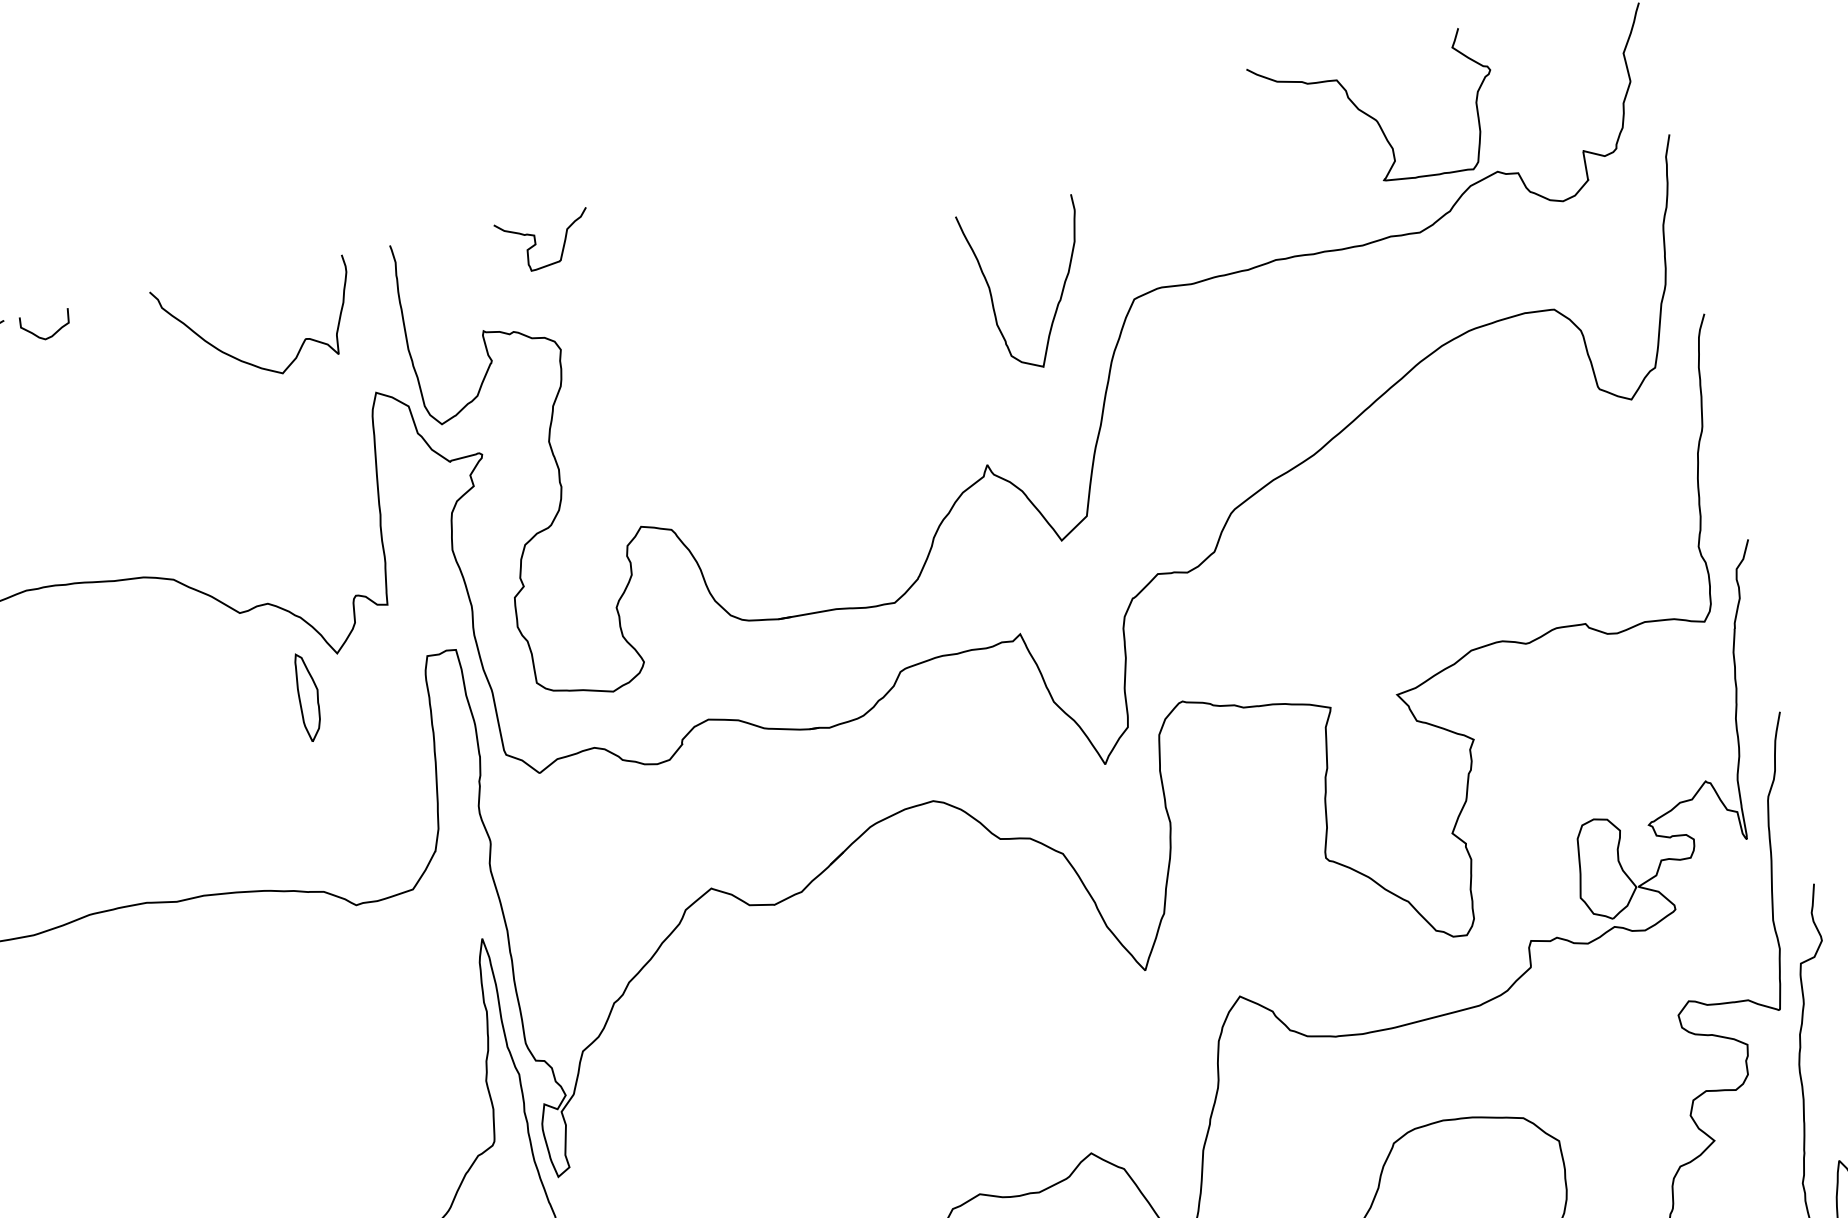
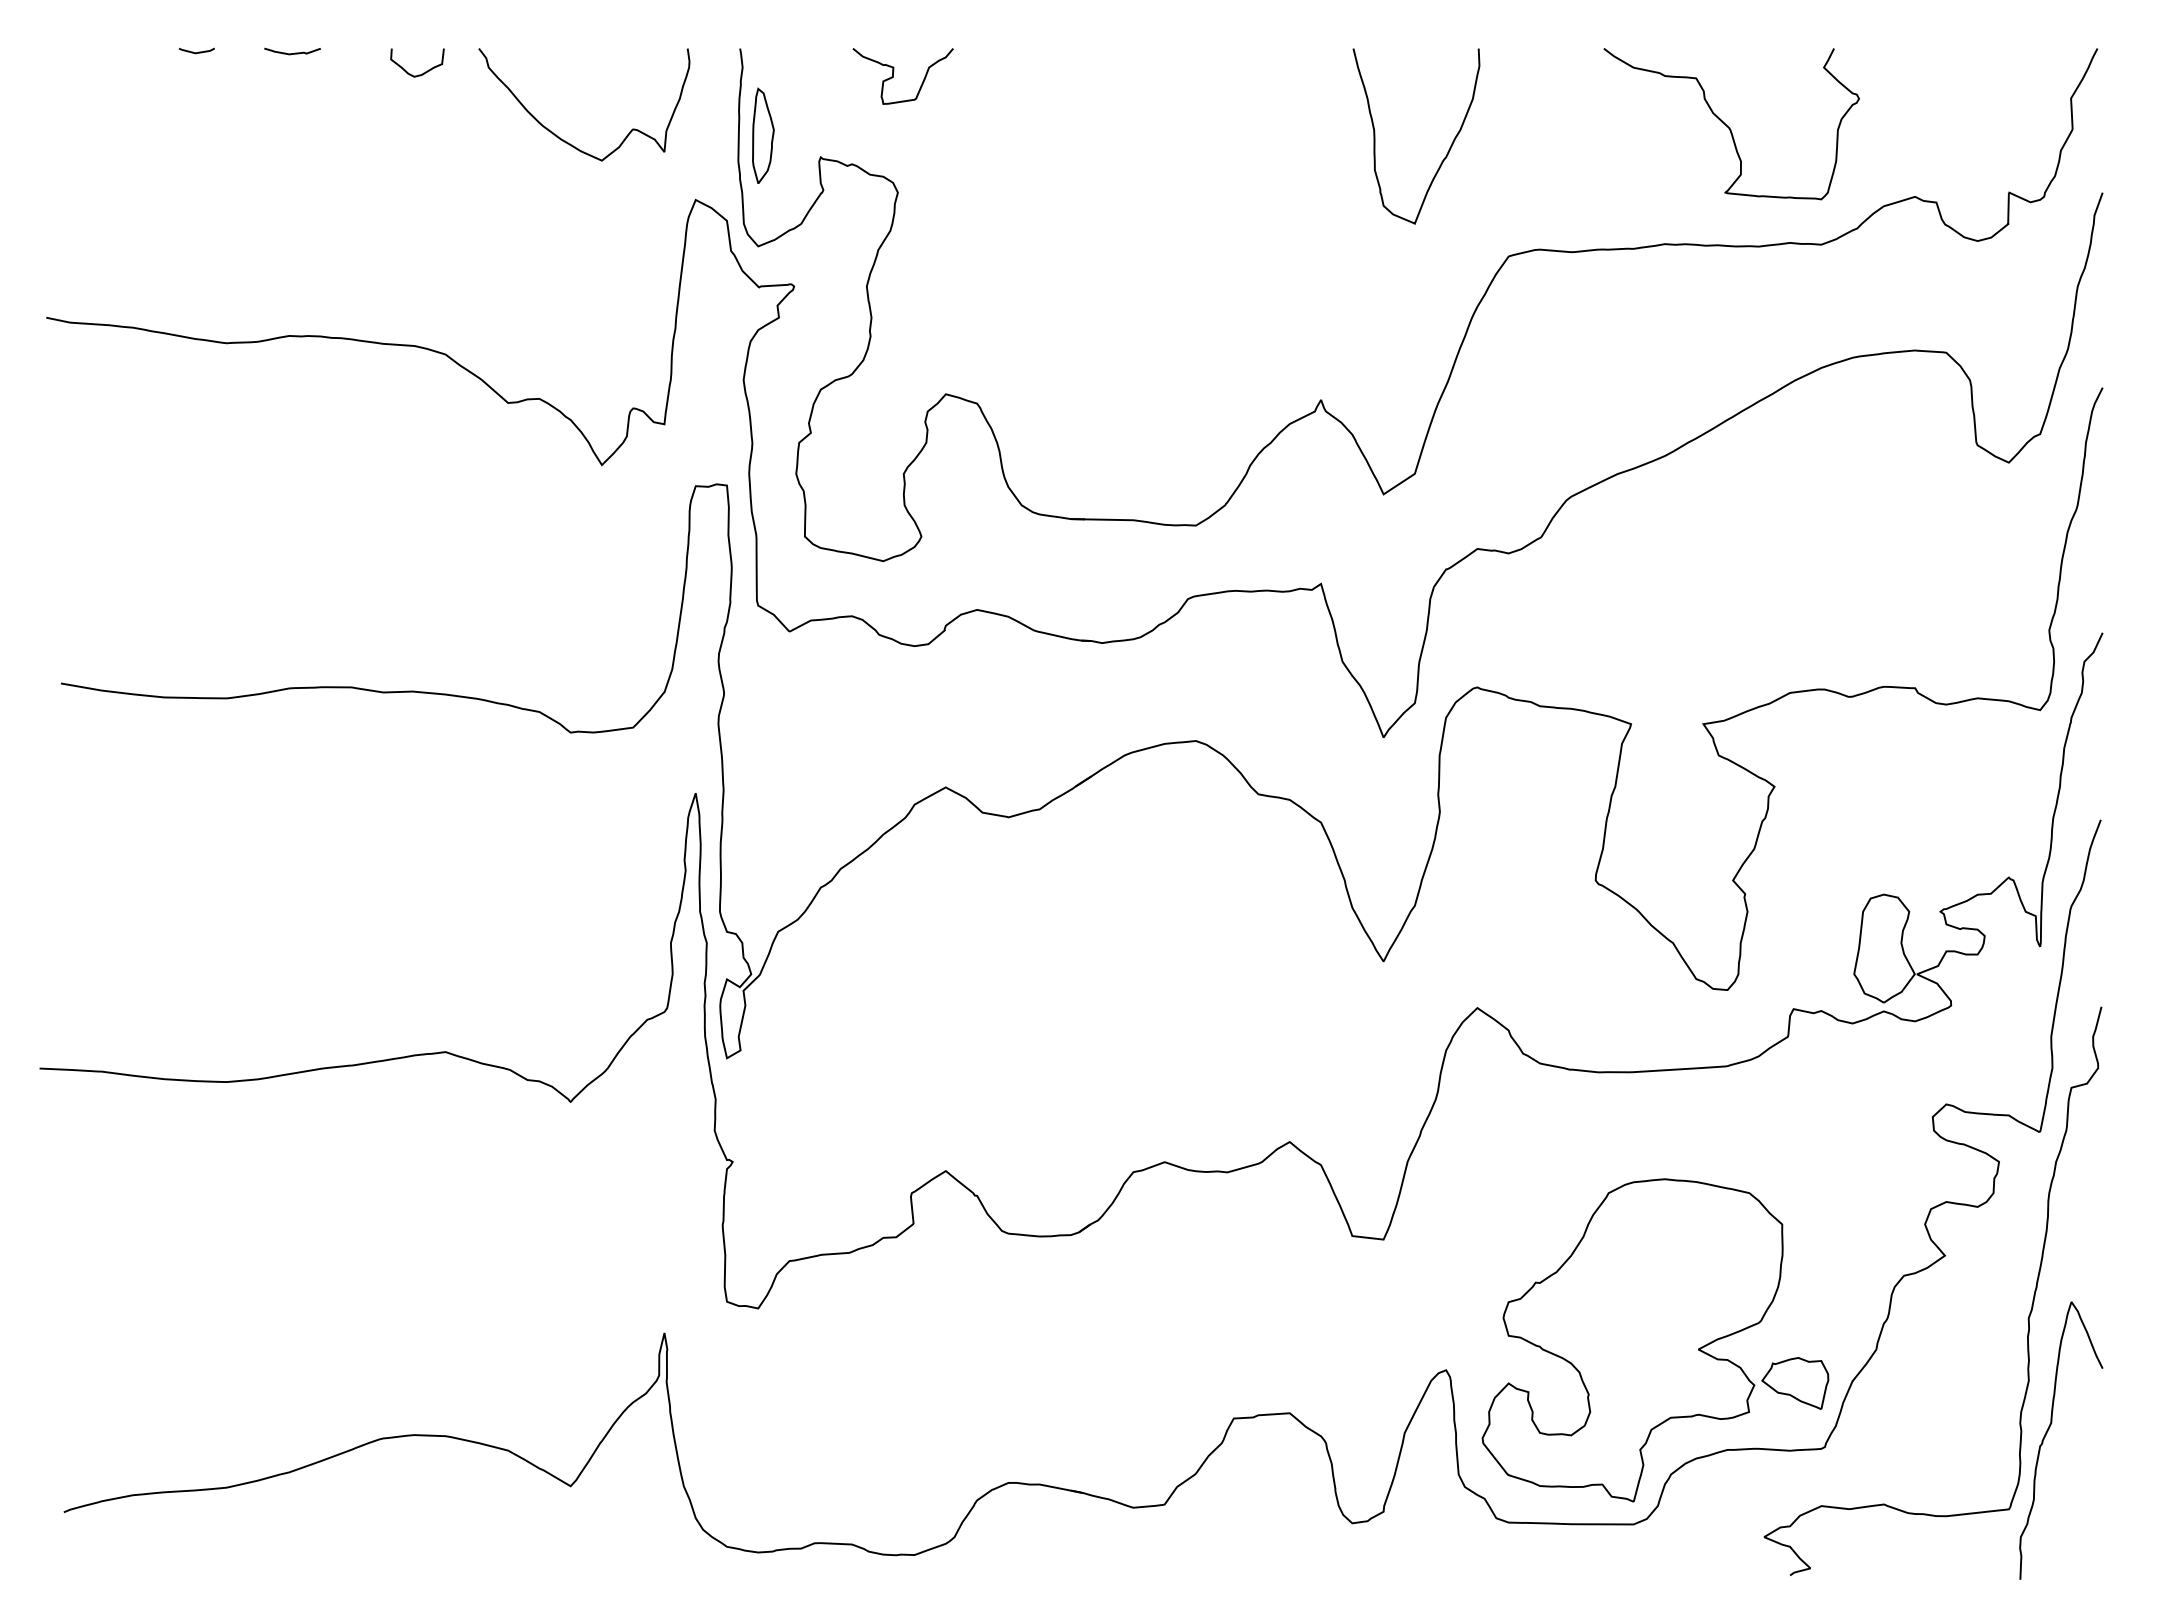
curve: (1375, 118) -> (1728, 126), moved
curve: (1060, 294) -> (1447, 151), moved
curve: (53, 333) -> (423, 72), moved
part: (308, 696) -> (763, 135), moved

